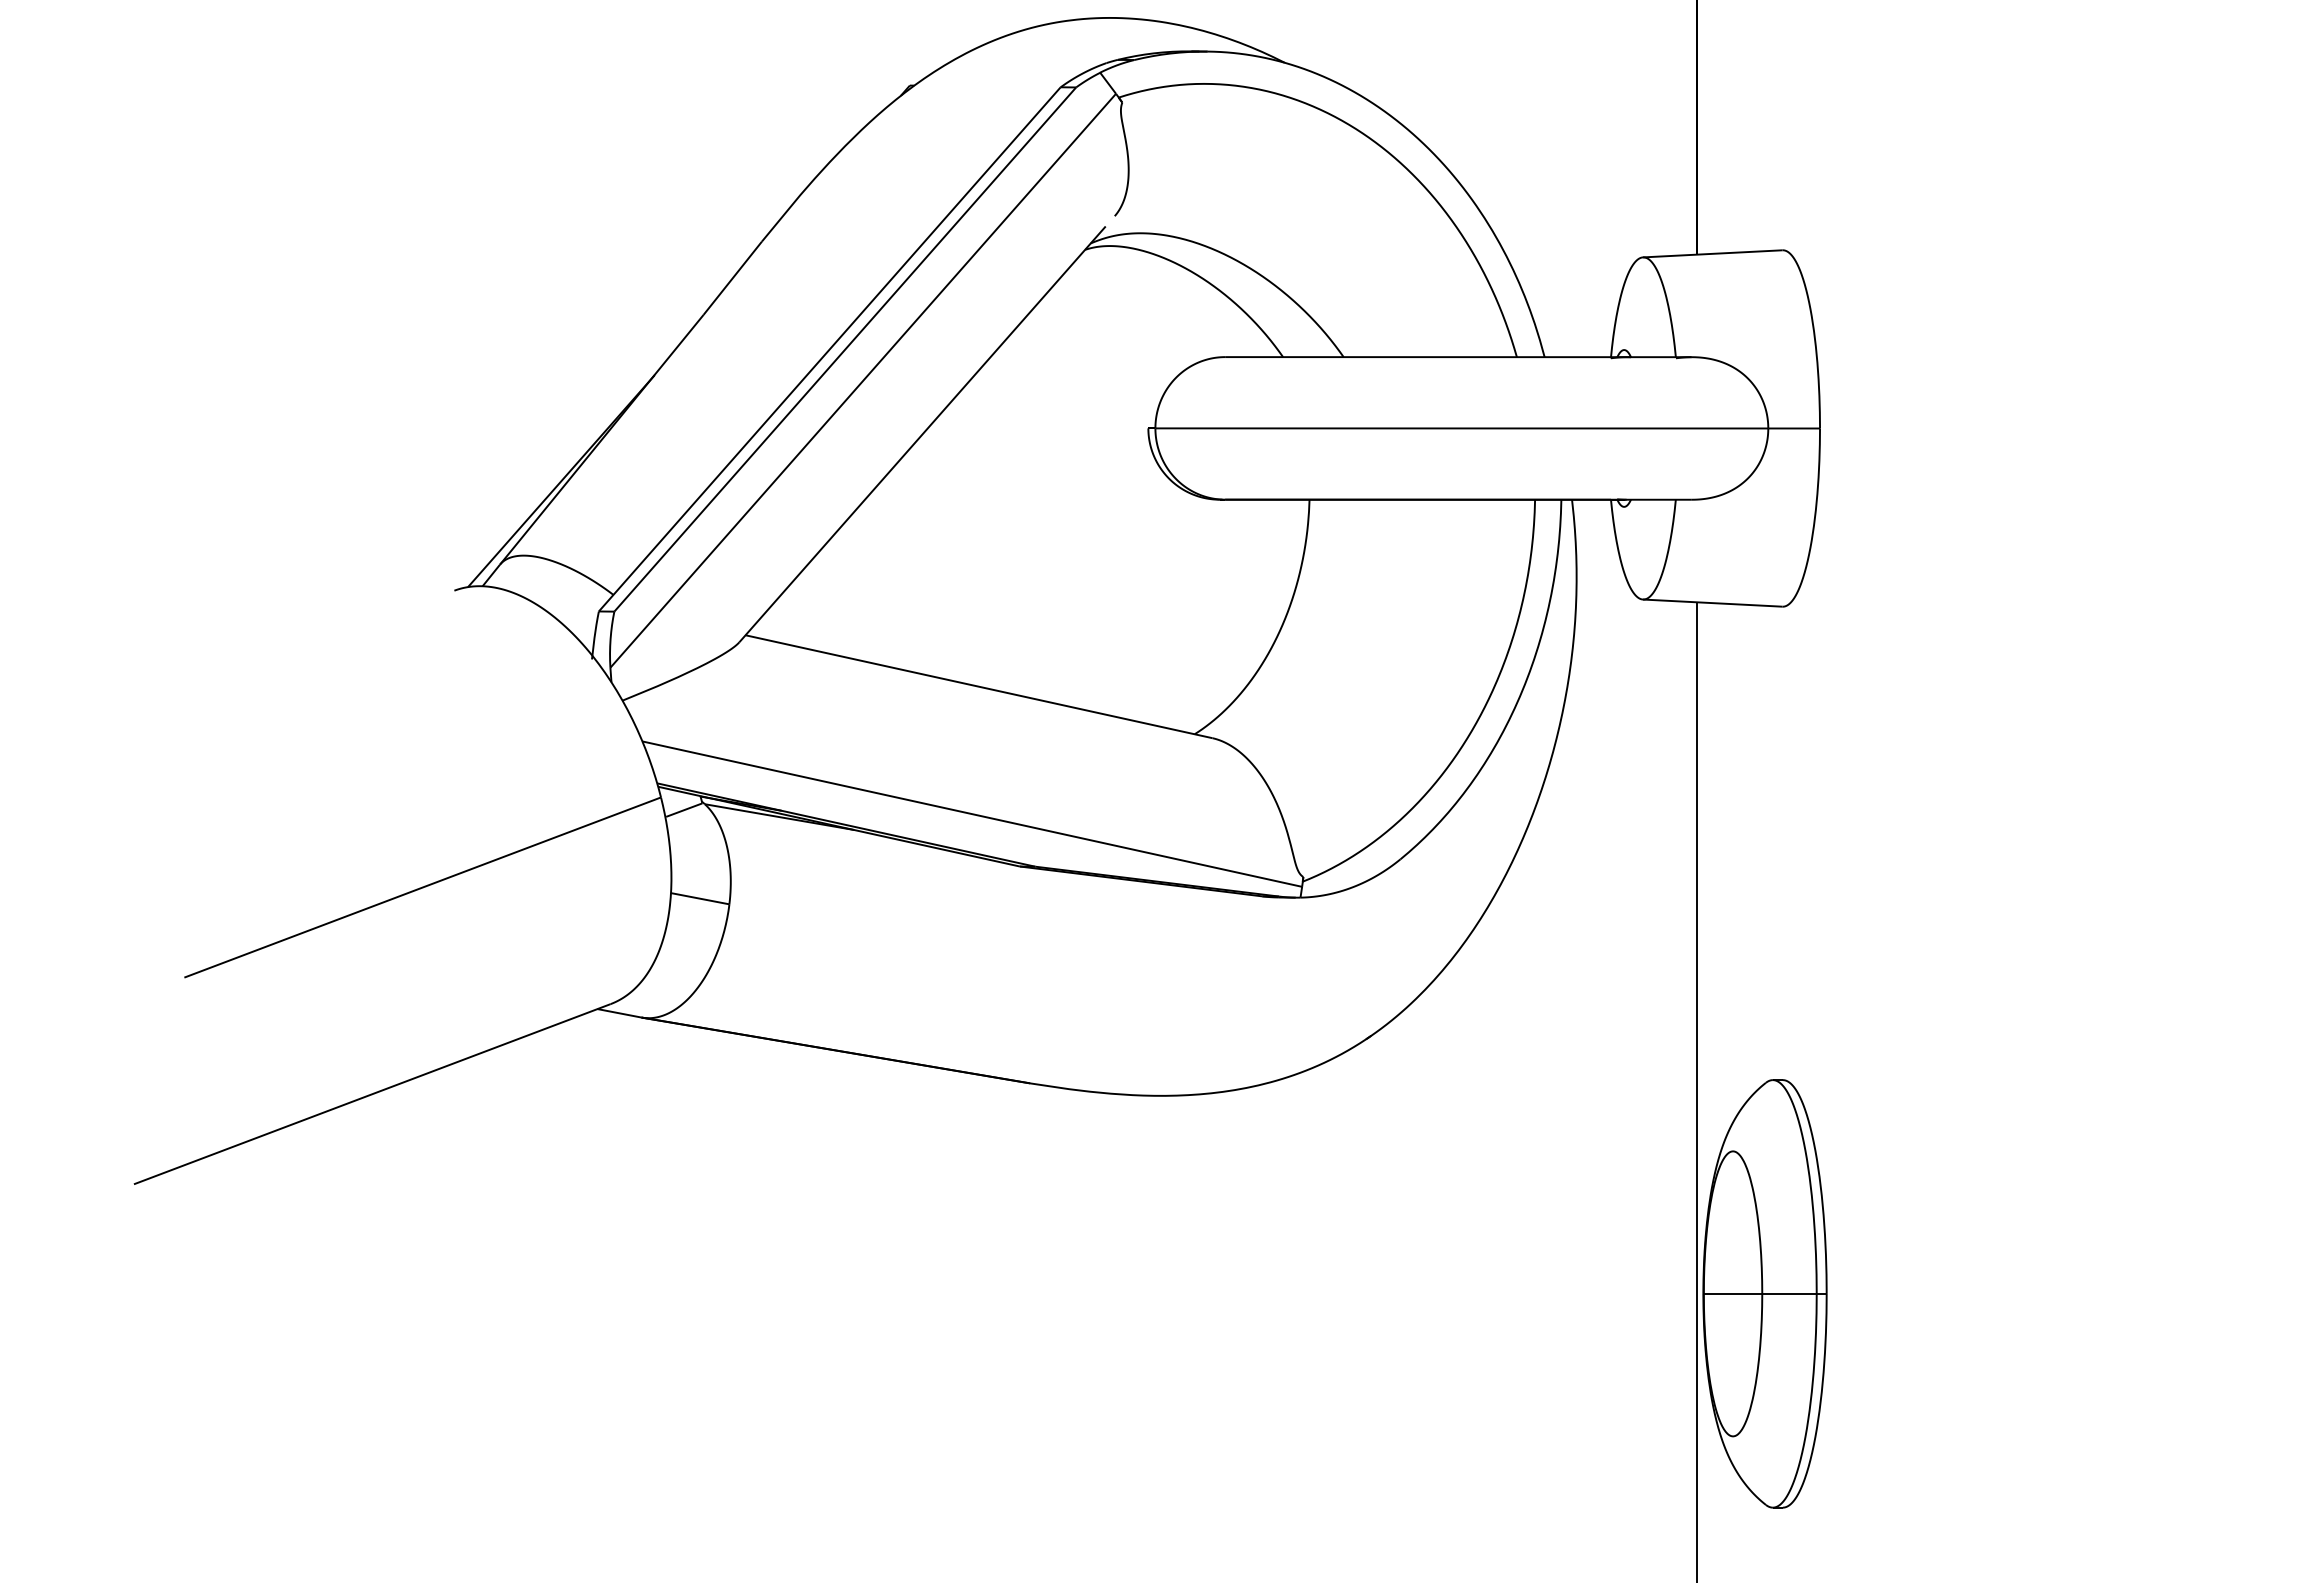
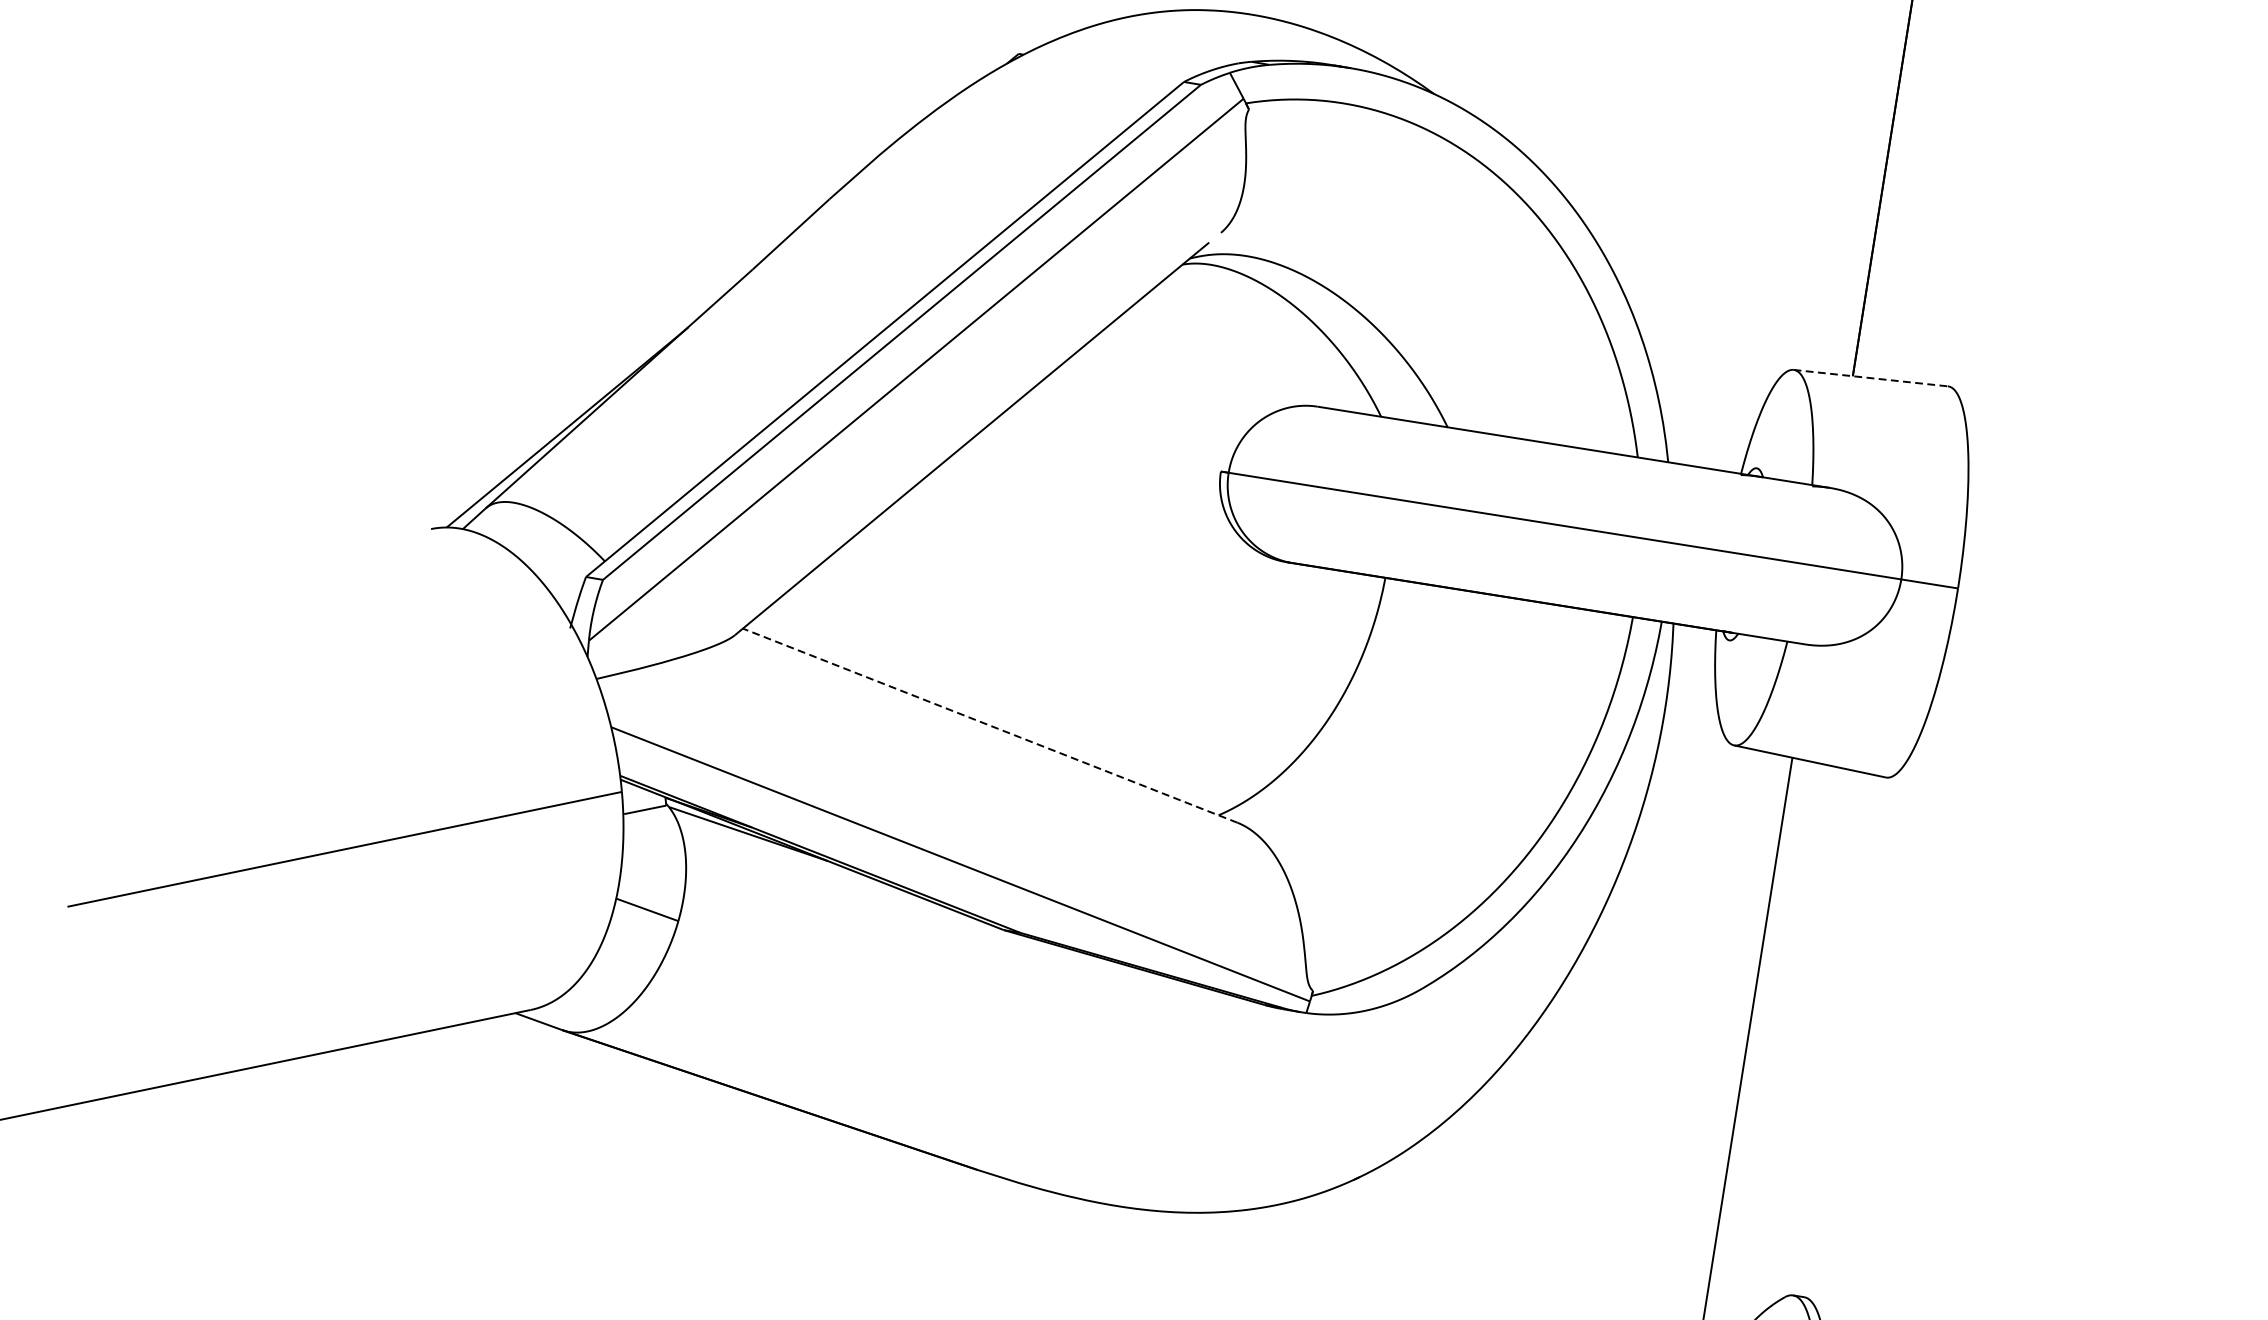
line: (1712, 253) -> (1870, 377), solid -> dashed
line: (978, 686) -> (989, 725), solid -> dashed

